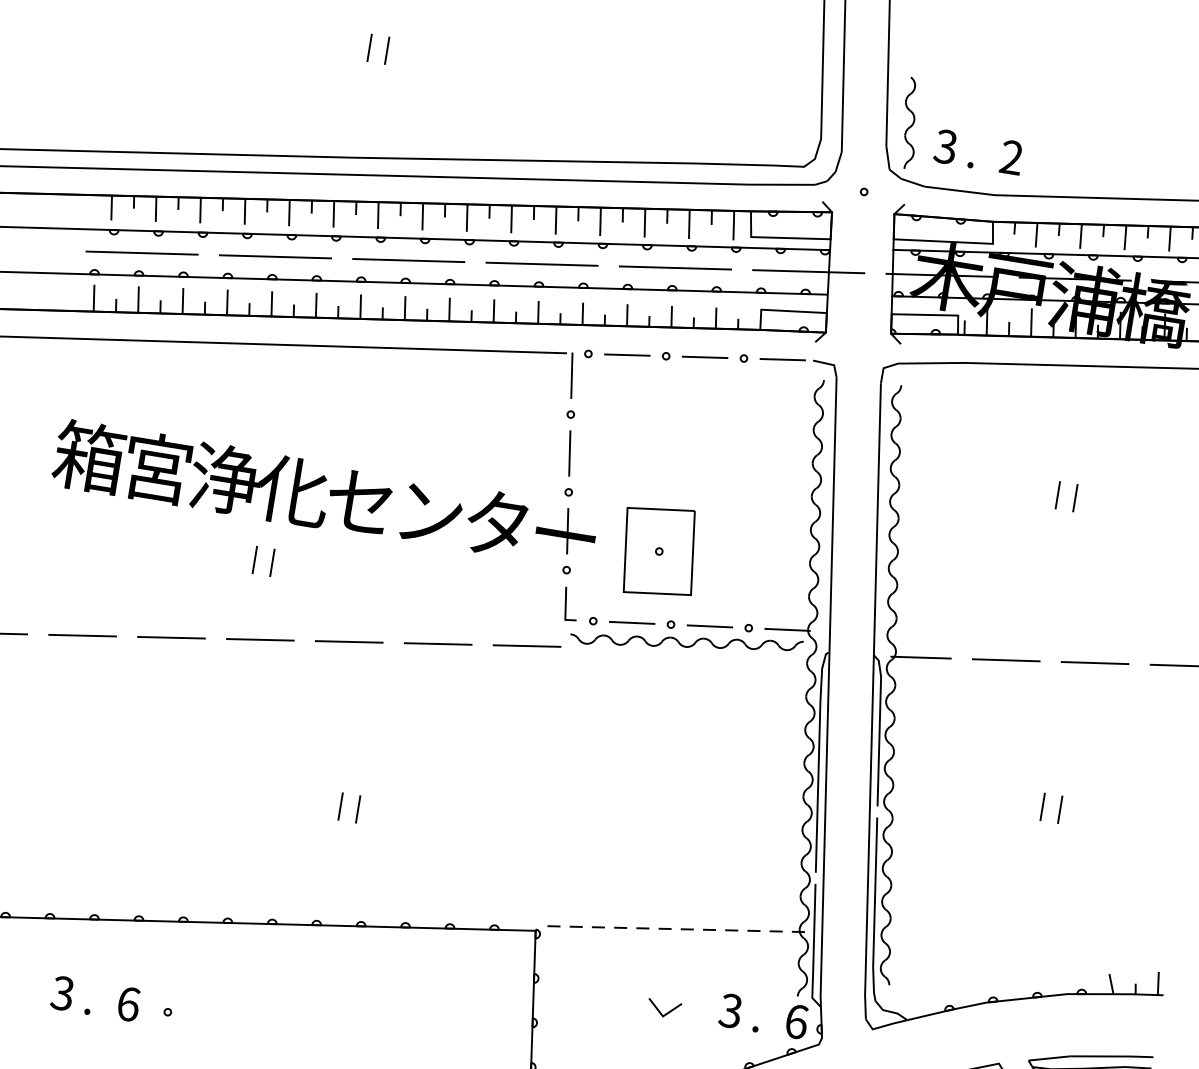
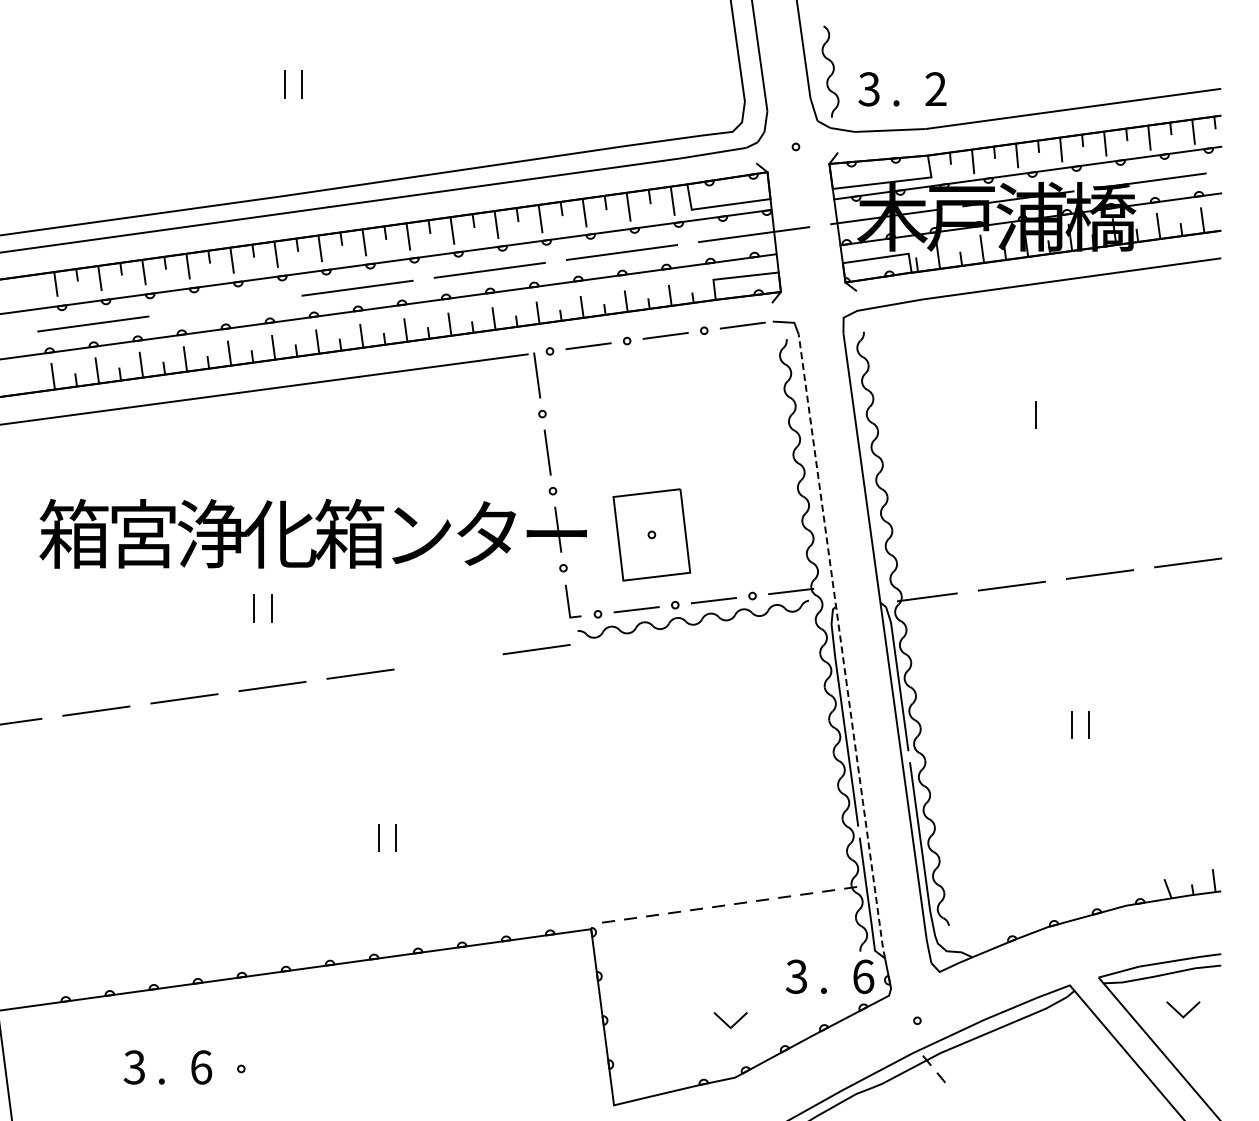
line: (275, 256) -> (225, 305), removed
line: (1075, 497) -> (1053, 414), removed
text: (361, 501) -> (349, 533), セ -> 箱
line: (438, 643) -> (448, 661), removed
line: (828, 693) -> (841, 647), solid -> dashed
line: (660, 1011) -> (727, 1023), moved

